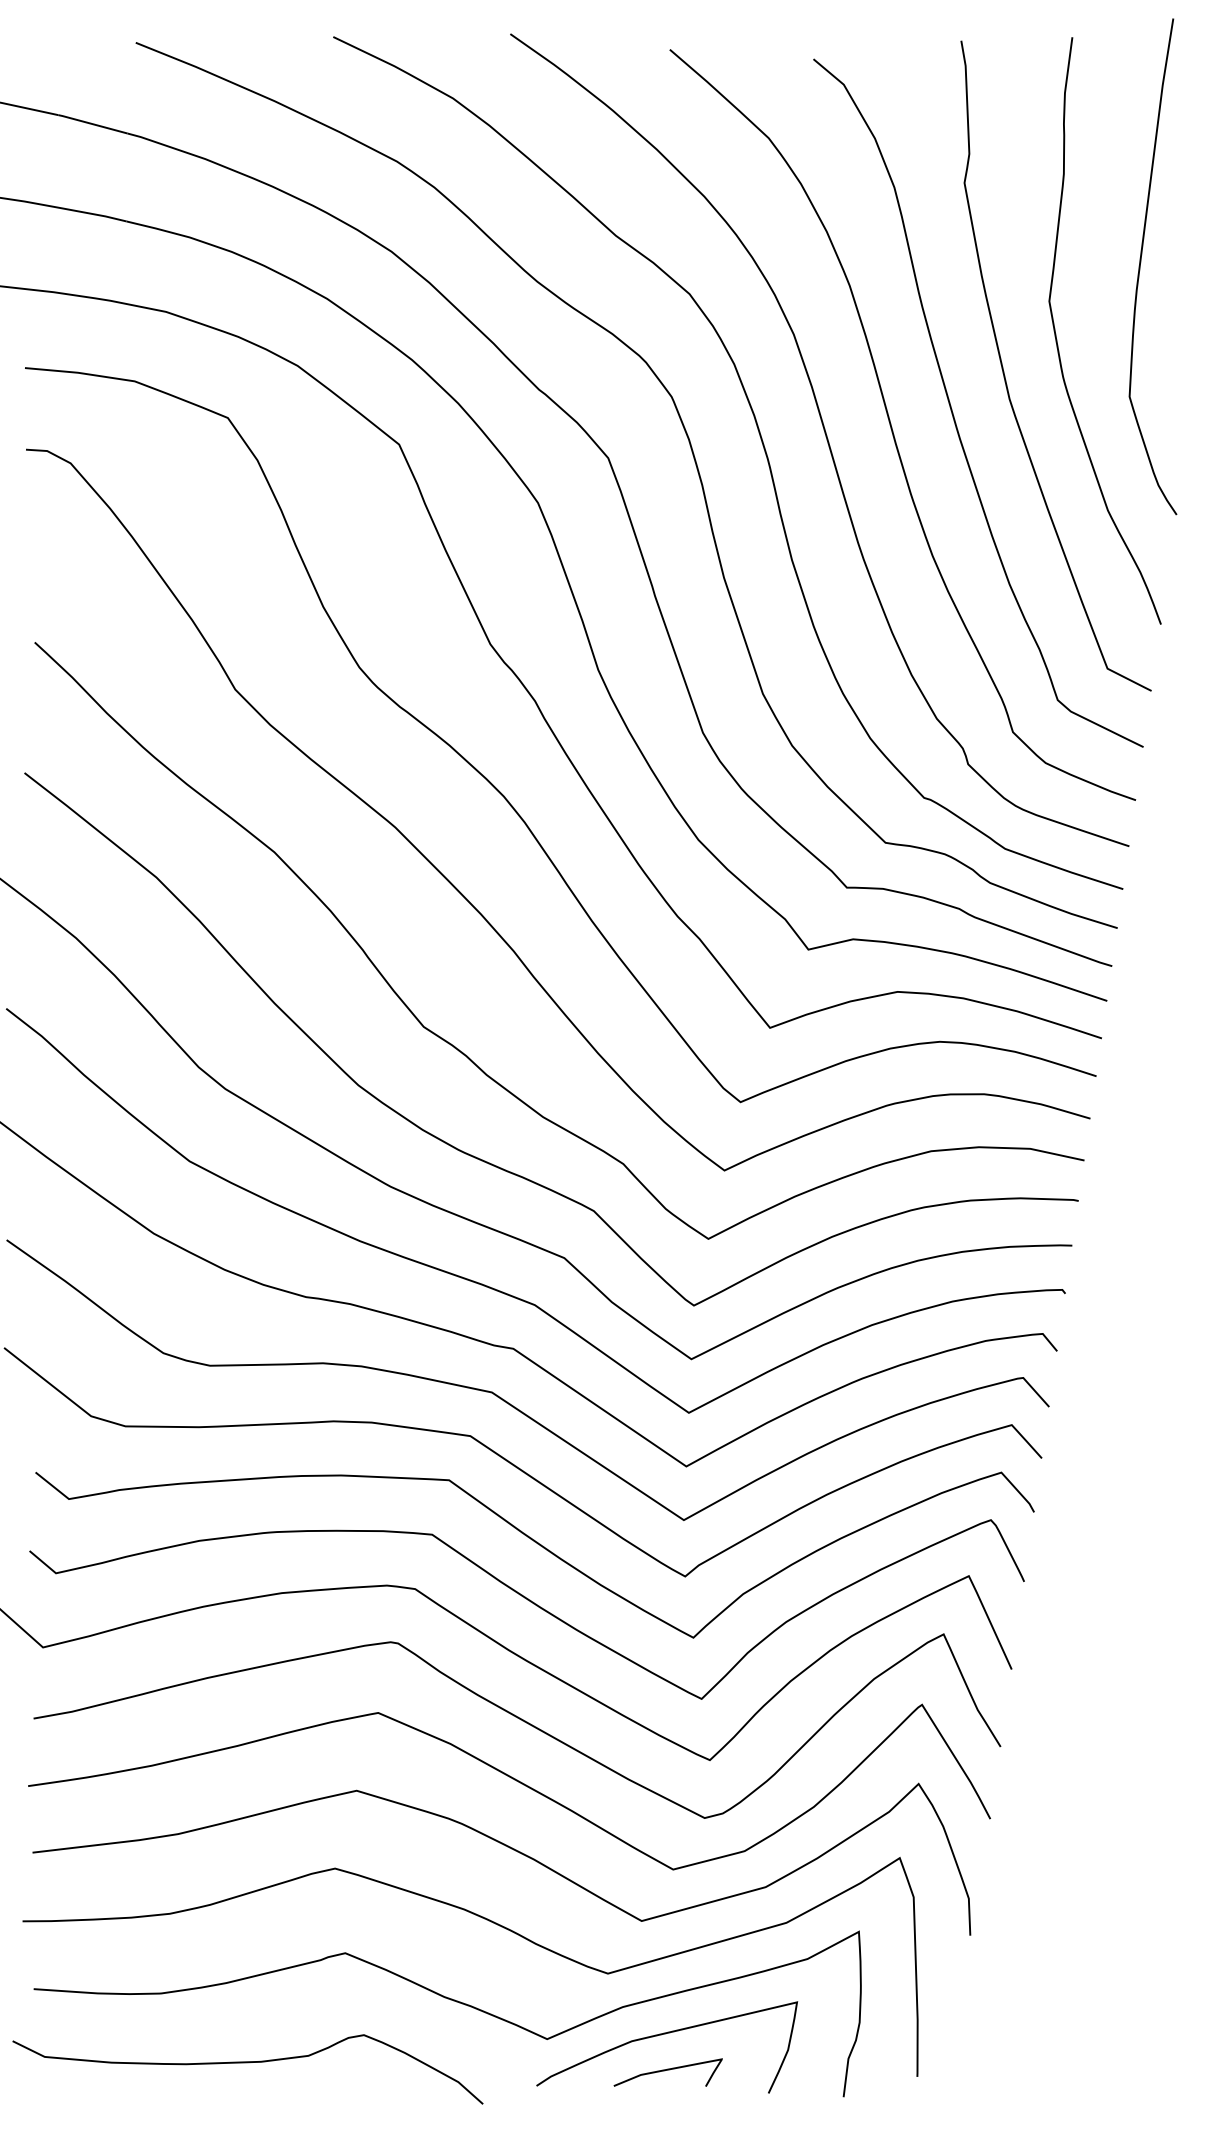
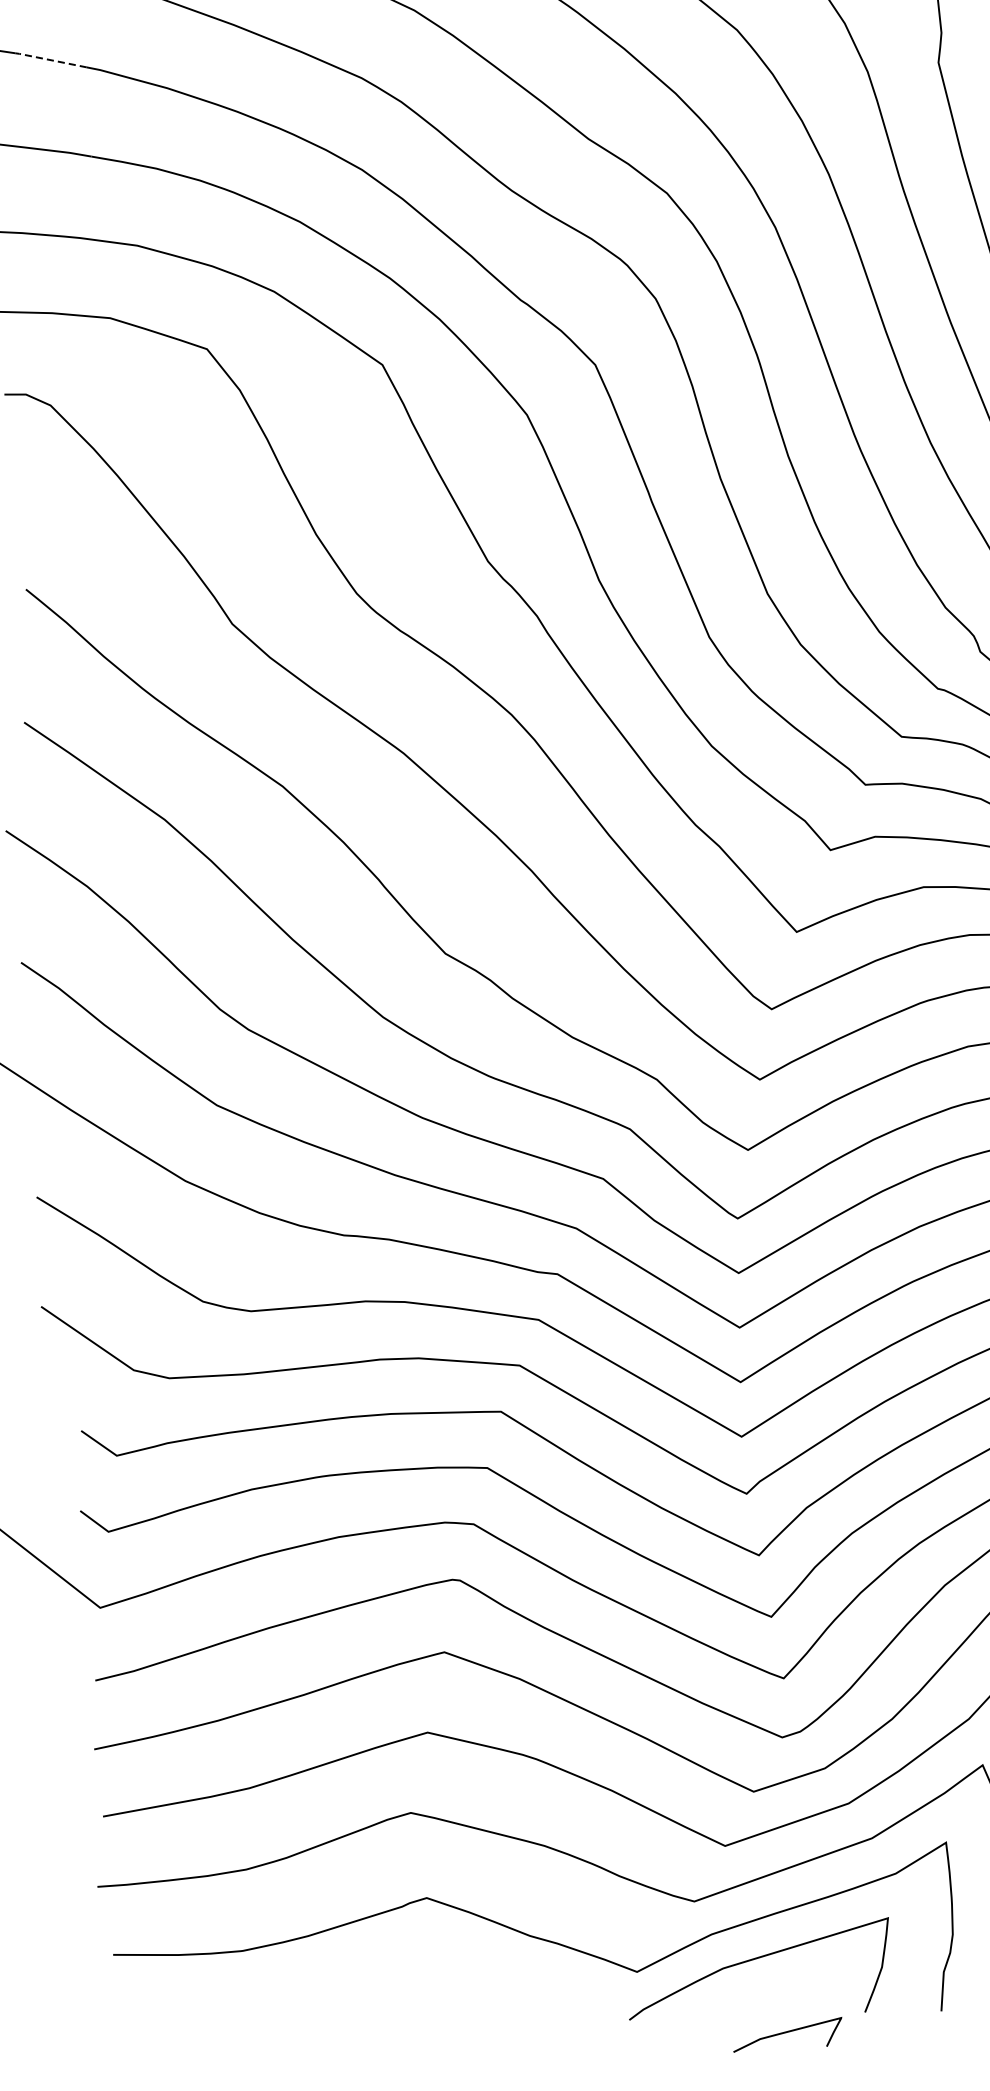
line: (92, 123) -> (50, 59), solid -> dashed
curve: (247, 2063) -> (334, 2016), removed
curve: (667, 2070) -> (786, 2032), moved

